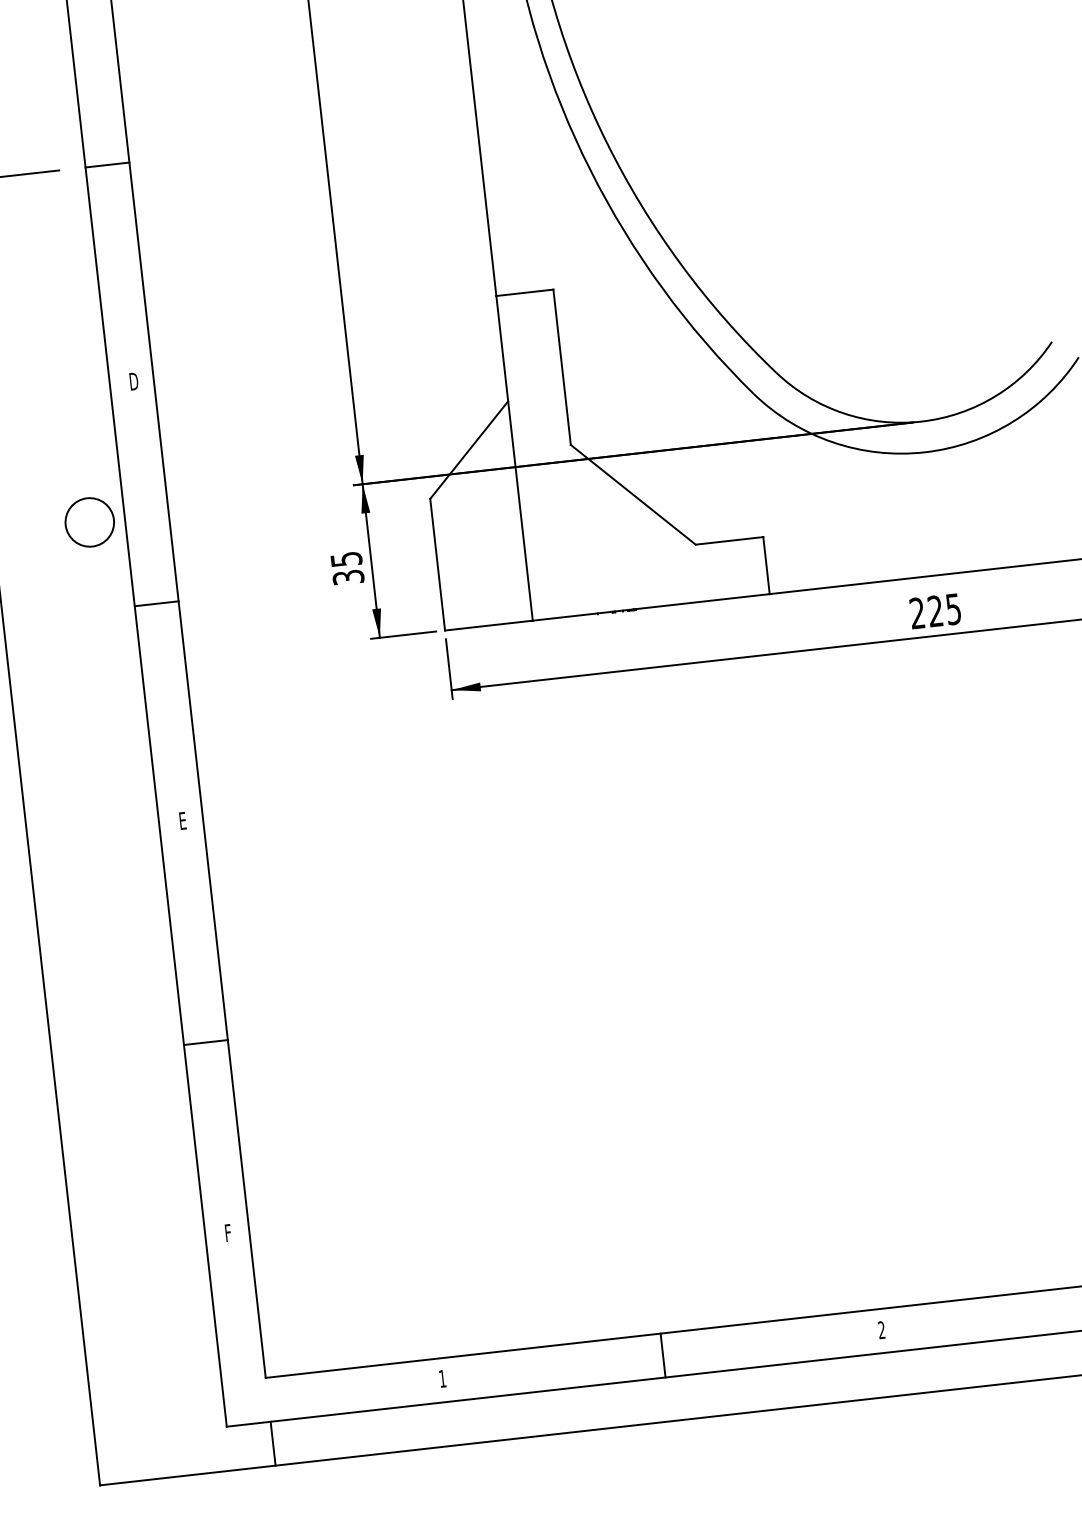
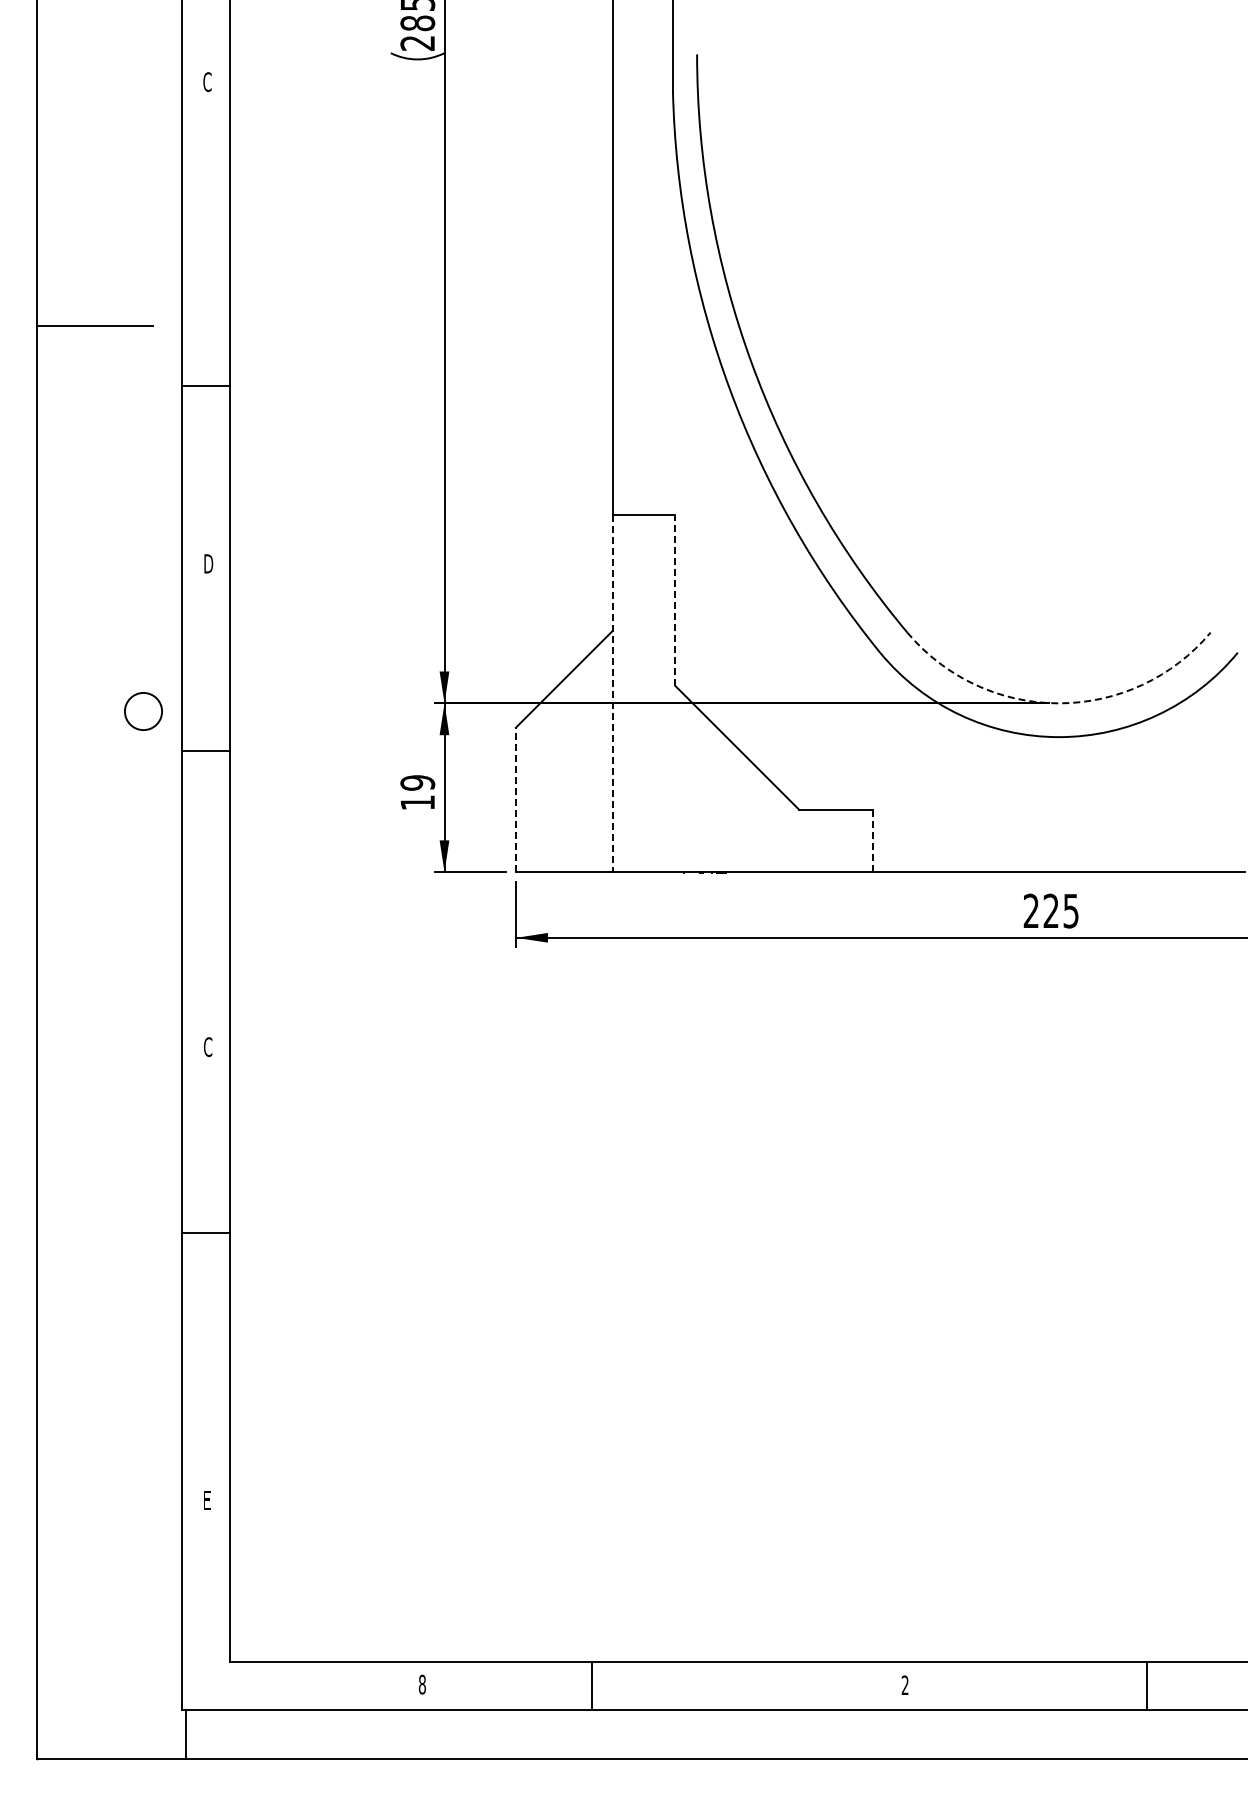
line: (107, 164) -> (206, 385), moved
line: (562, 367) -> (675, 600), solid -> dashed
arc: (920, 421) -> (1058, 703), solid -> dashed
line: (514, 458) -> (612, 693), solid -> dashed
circle: (89, 522) -> (143, 711), size x0.7
line: (437, 564) -> (516, 799), solid -> dashed
line: (766, 565) -> (873, 840), solid -> dashed
text: (347, 568) -> (417, 792), 35 -> 19
line: (156, 604) -> (206, 751), moved
text: (182, 820) -> (207, 1046), E -> C
line: (206, 1042) -> (206, 1232), moved
text: (228, 1233) -> (207, 1500), F -> E
line: (662, 1355) -> (591, 1686), moved
text: (441, 1378) -> (421, 1684), 1 -> 8
line: (273, 1443) -> (186, 1734), moved

